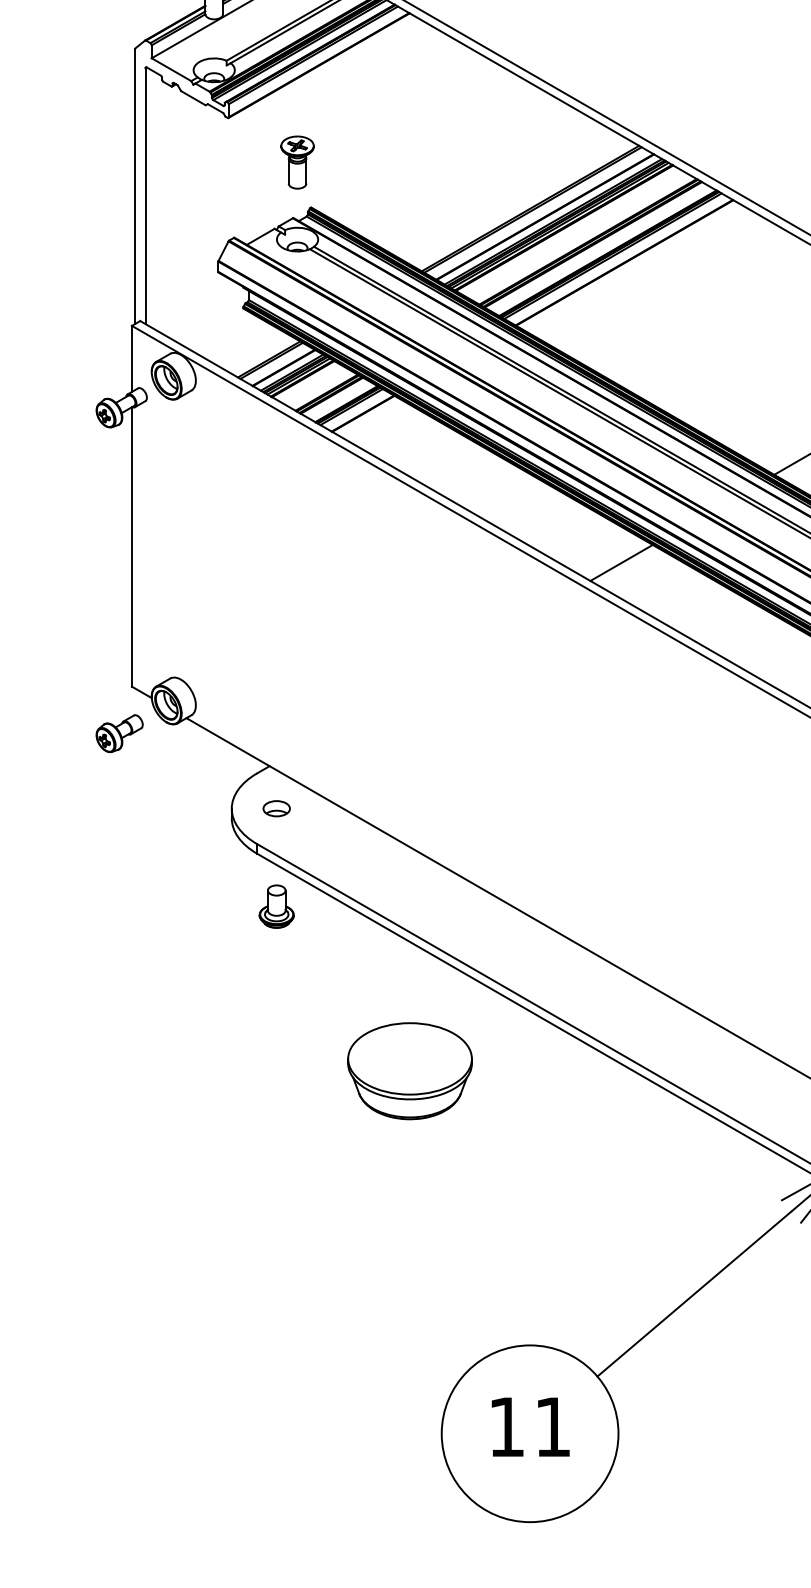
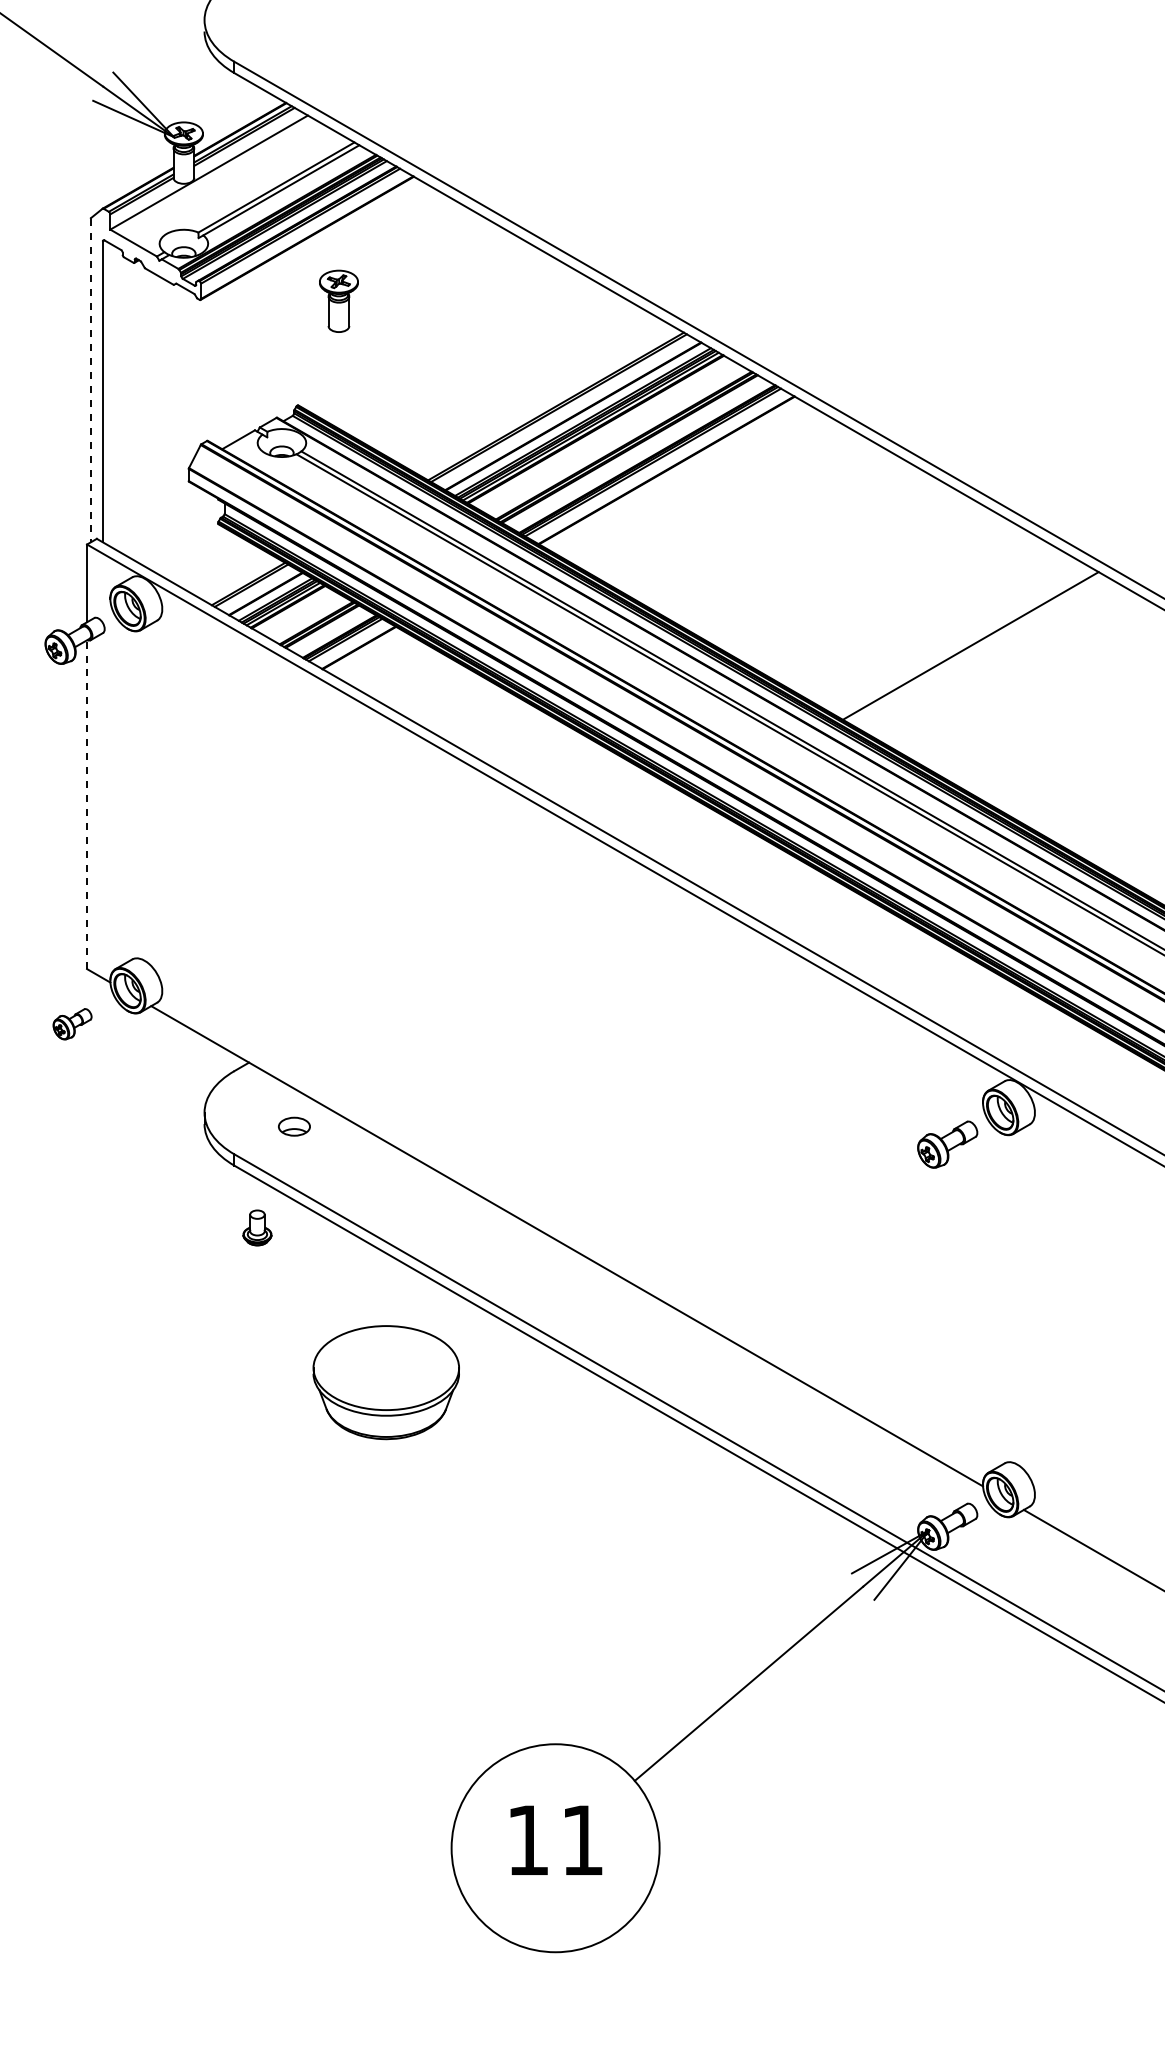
part: (297, 161) -> (338, 300), moved
line: (134, 186) -> (90, 380), solid -> dashed
line: (132, 546) -> (87, 804), solid -> dashed
line: (621, 562) -> (663, 823), removed
part: (119, 732) -> (72, 1023), size x0.7
part: (276, 808) -> (294, 1126), moved
part: (276, 906) -> (257, 1227), size x0.7
part: (409, 1071) -> (385, 1382), moved

